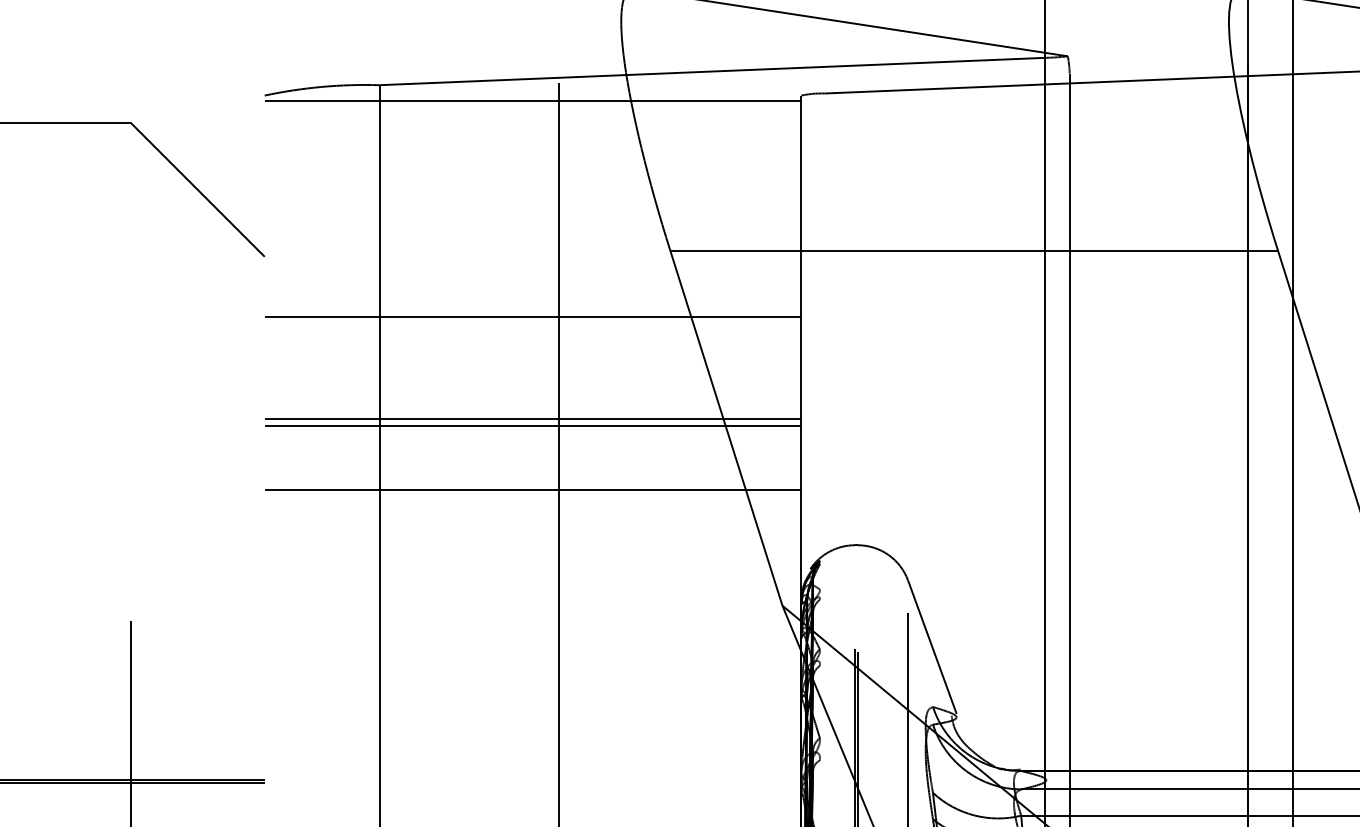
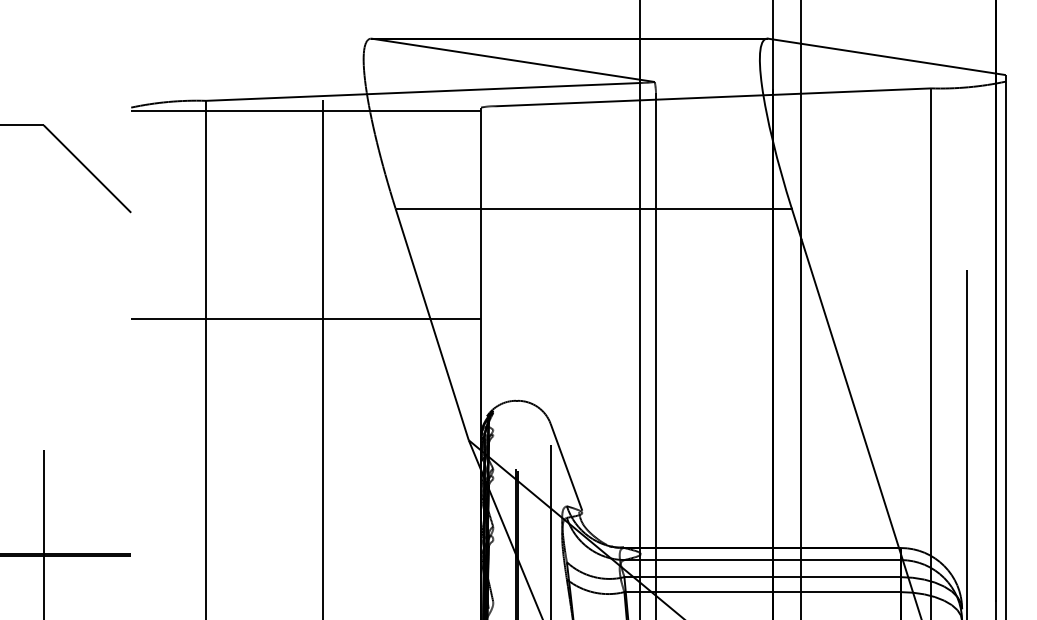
line: (533, 316) -> (306, 251), removed
line: (533, 425) -> (306, 322), removed
line: (533, 489) -> (306, 364), removed

